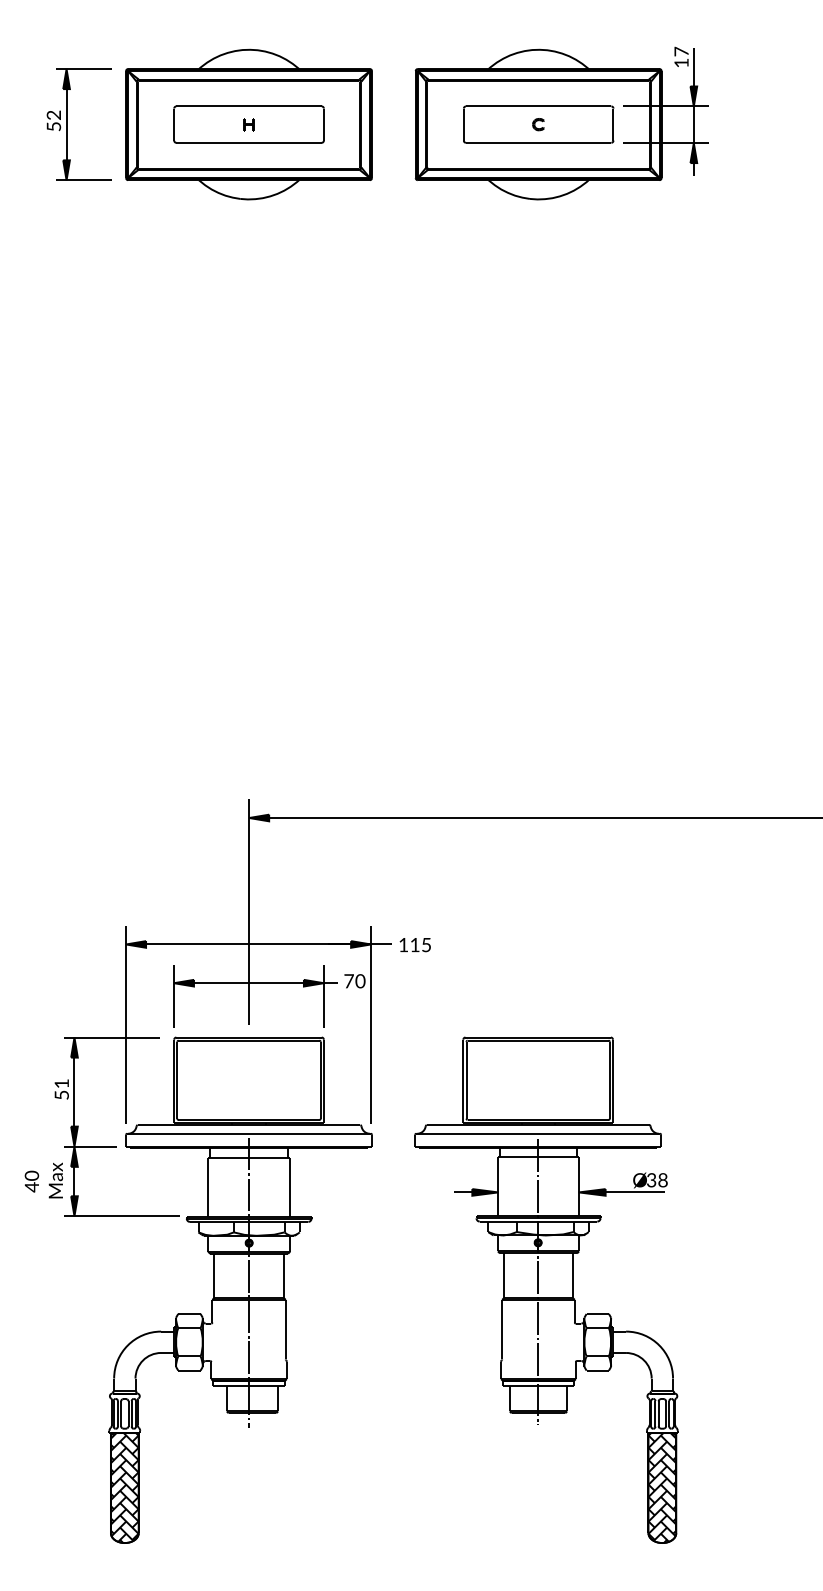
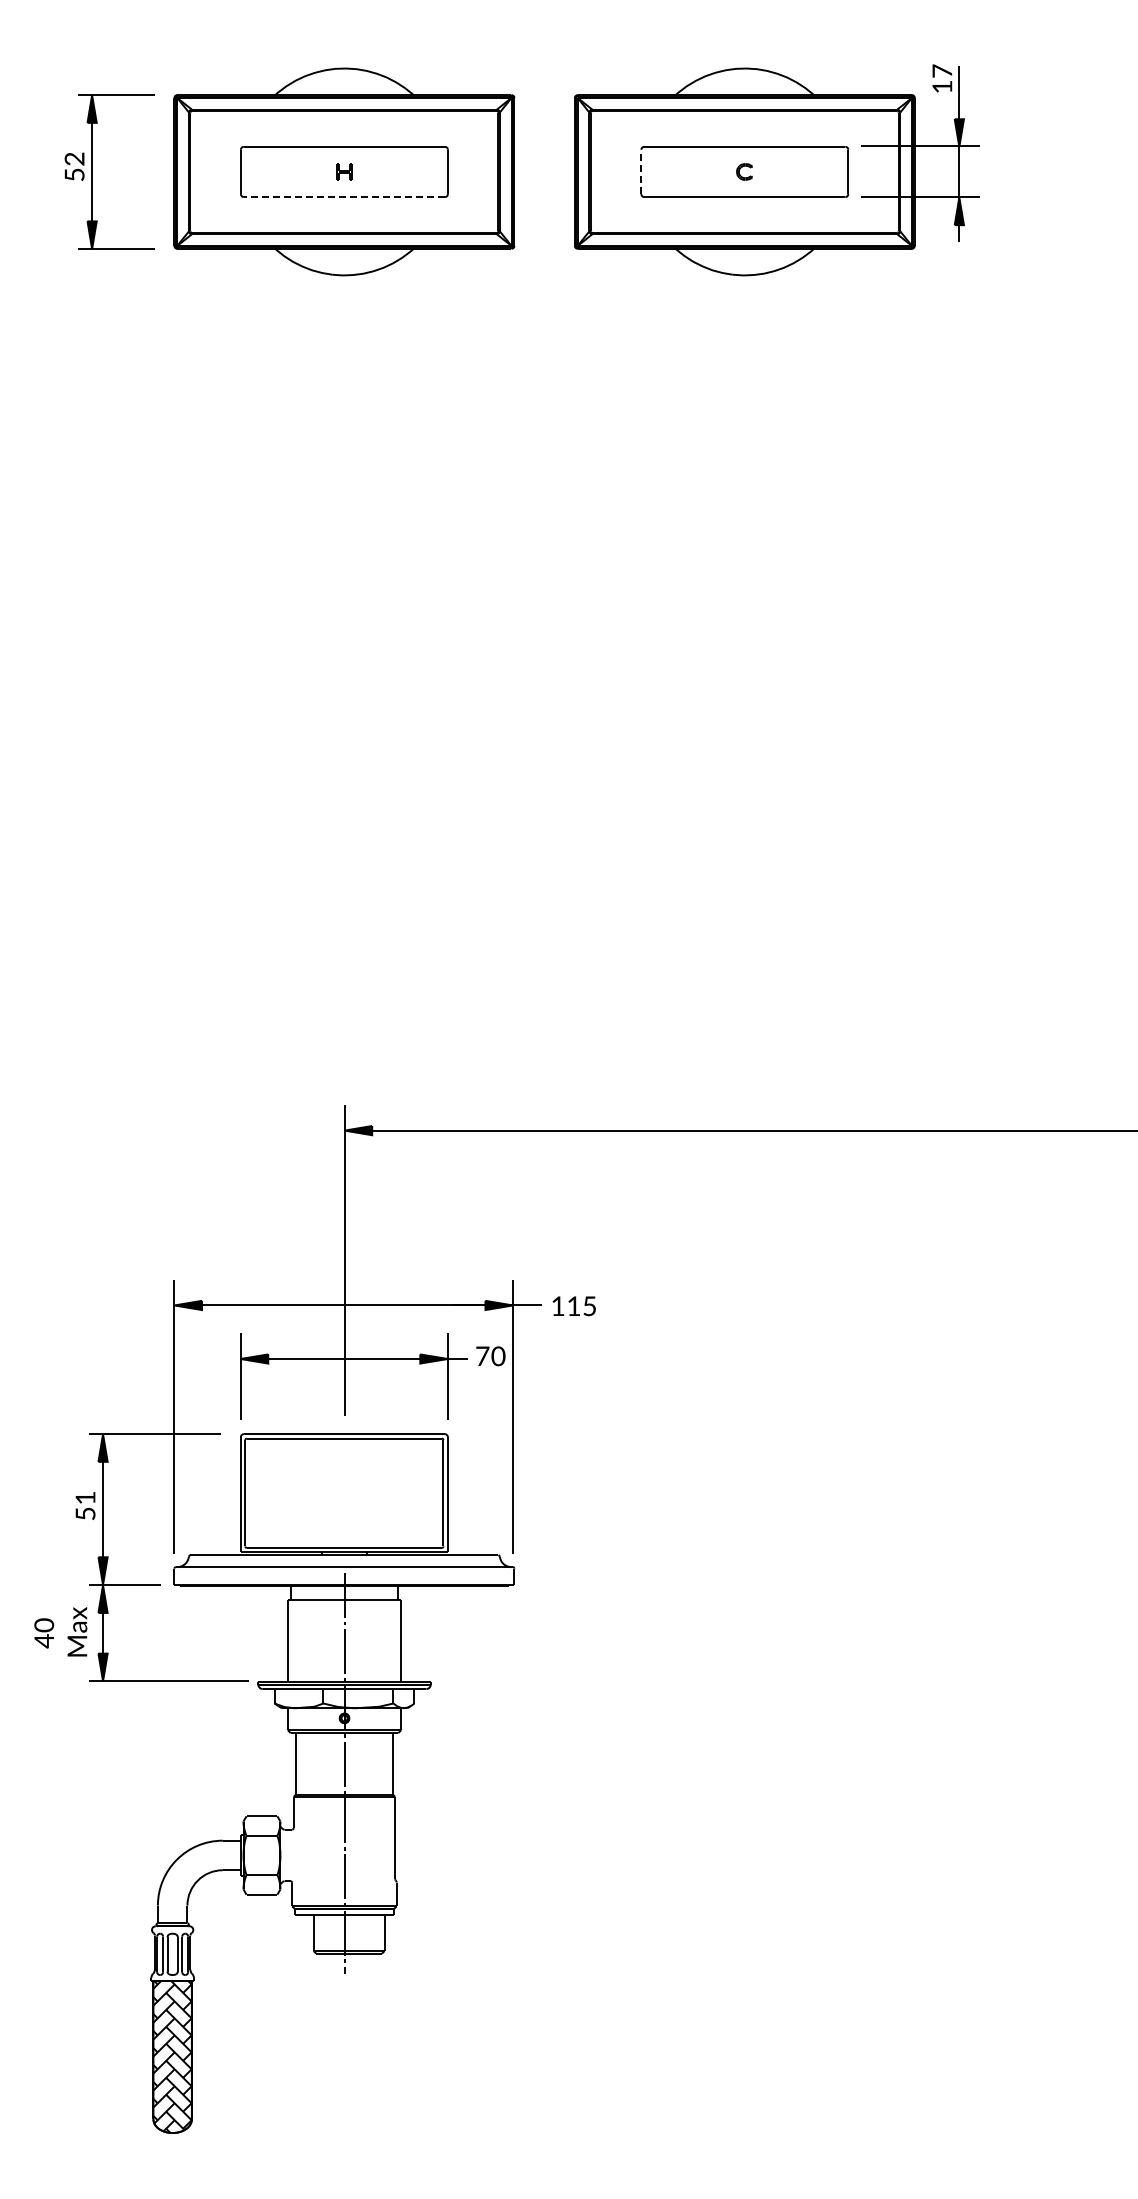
line: (463, 124) -> (641, 171), solid -> dashed
line: (249, 143) -> (344, 197), solid -> dashed
part: (546, 1290) -> (755, 1783), removed

